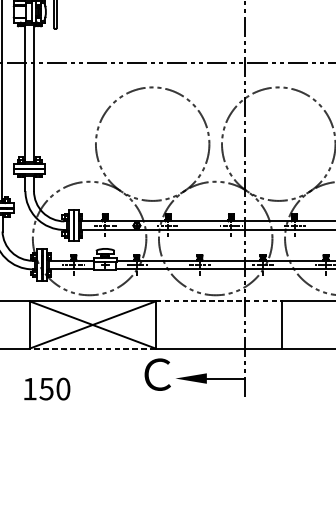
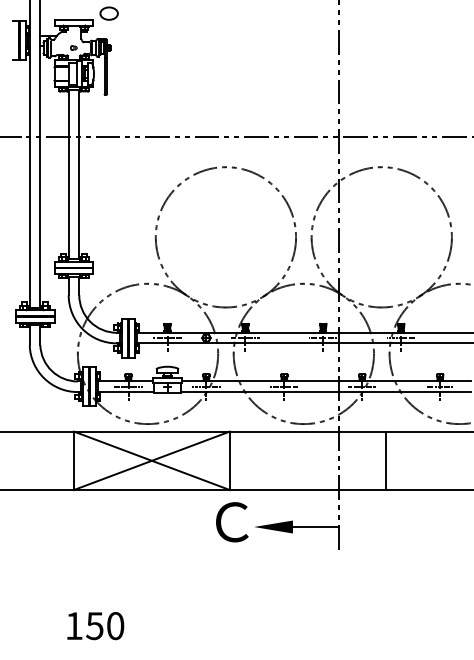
line: (218, 301) -> (307, 431), dashed -> solid
line: (92, 349) -> (151, 490), dashed -> solid
text: (47, 389) -> (95, 626), moved

